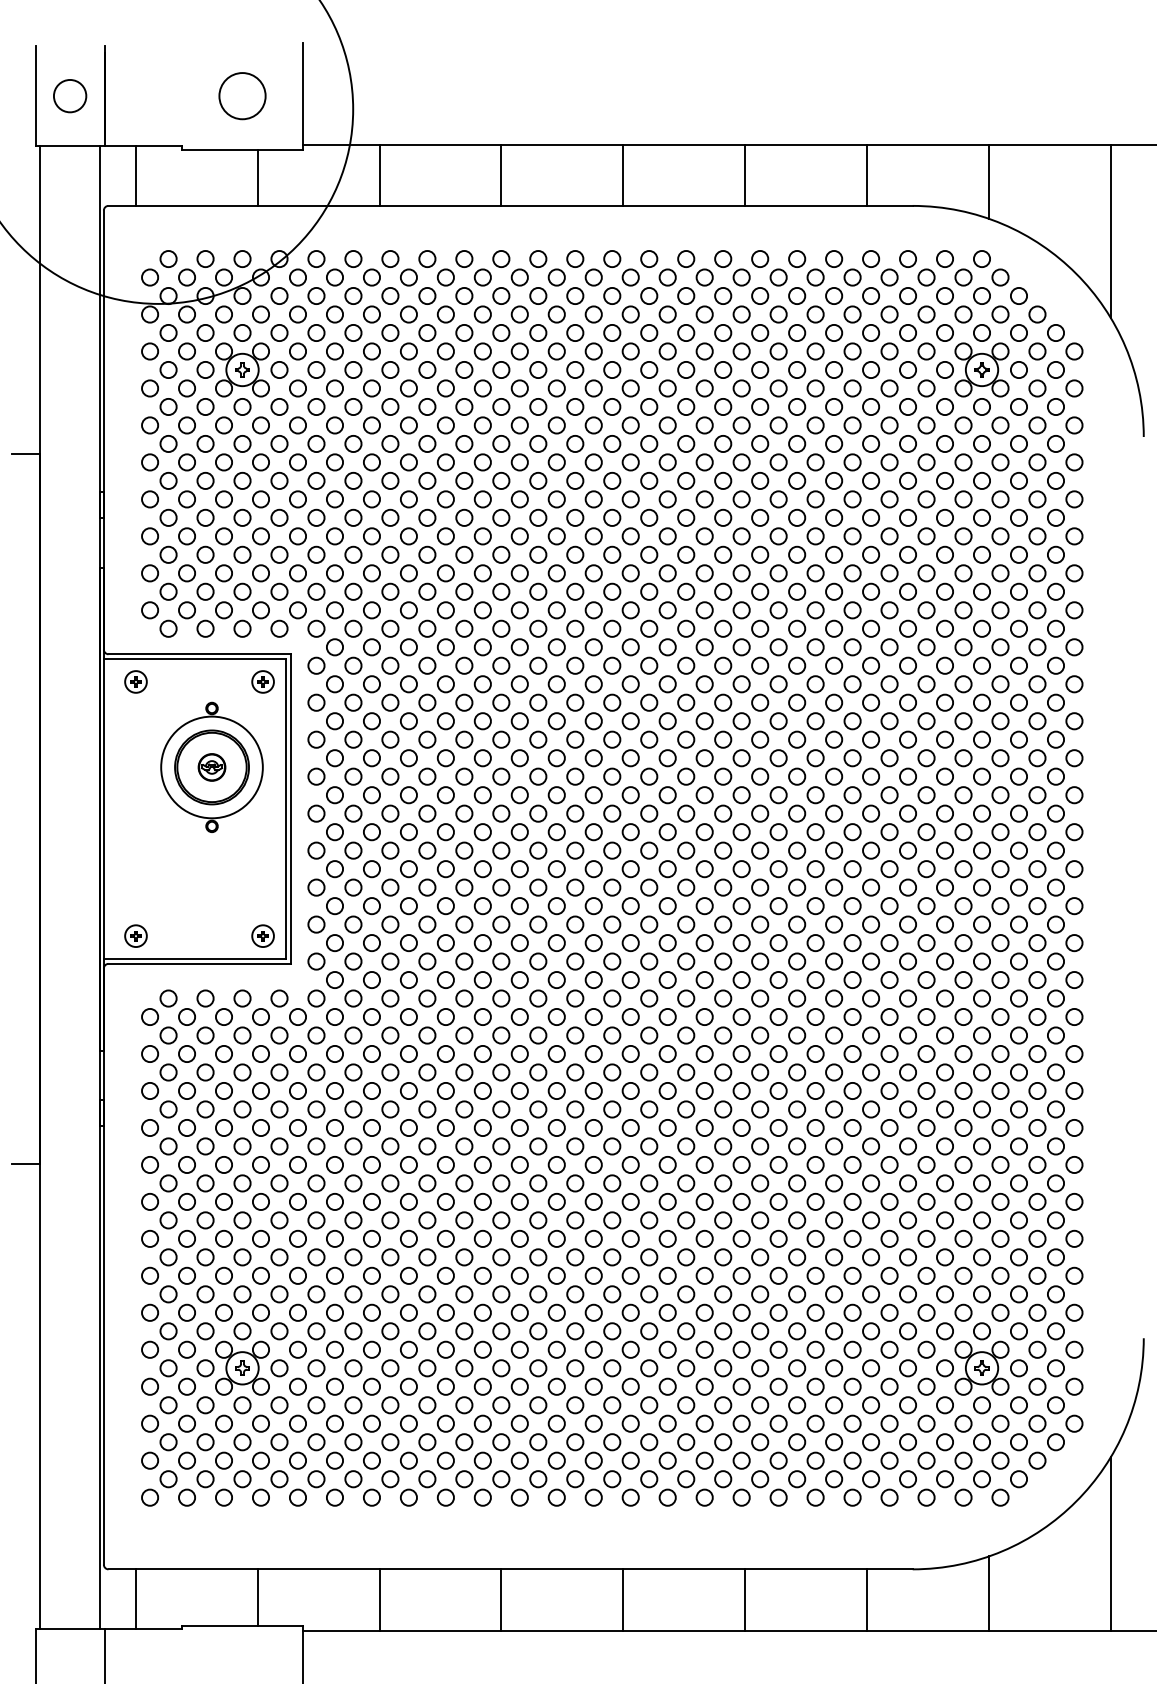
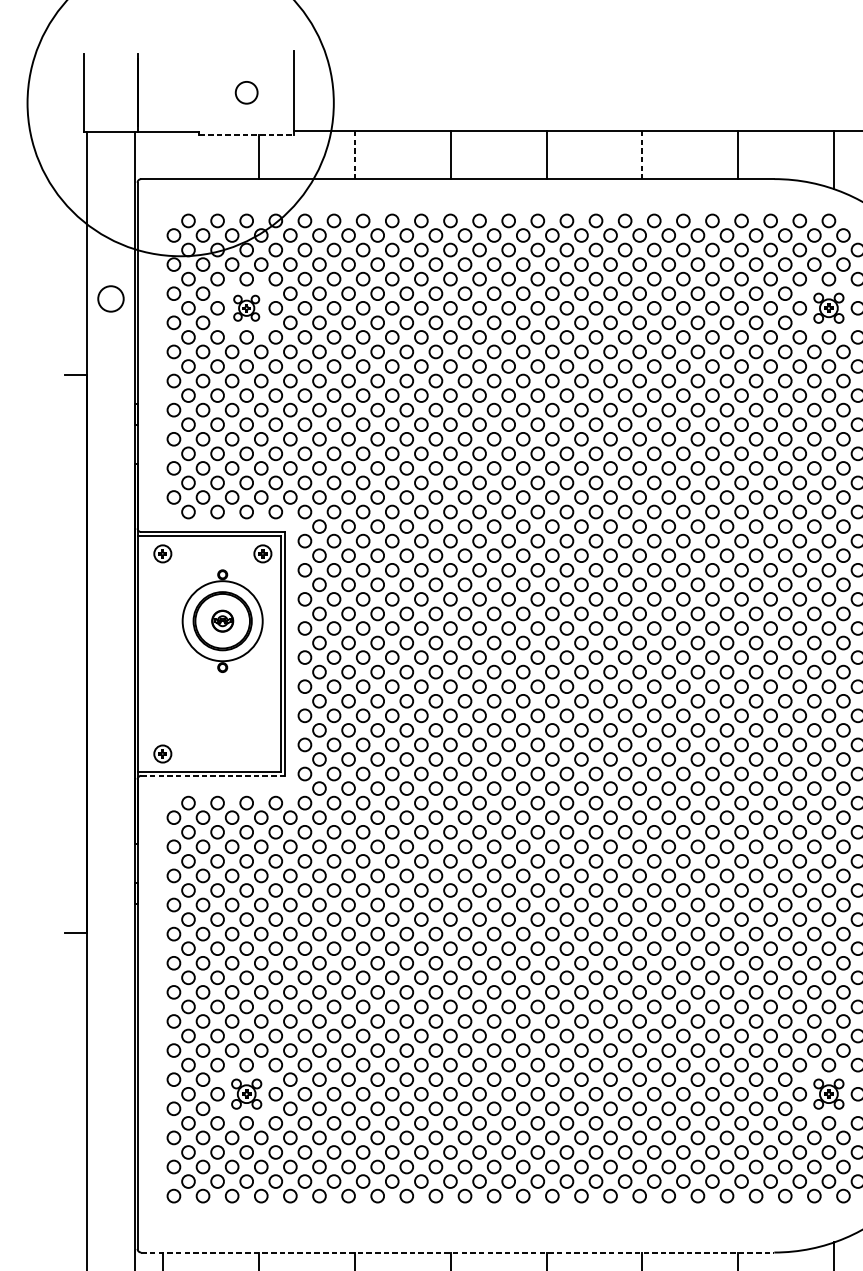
circle: (70, 96) -> (111, 299), moved
circle: (242, 96) -> (246, 92), size x0.6
line: (243, 149) -> (247, 134), solid -> dashed
line: (135, 175) -> (162, 155), removed
line: (379, 175) -> (354, 155), solid -> dashed
line: (745, 175) -> (642, 155), solid -> dashed
part: (242, 369) -> (246, 307), size x0.6
part: (981, 369) -> (828, 307), size x0.7
part: (262, 935) -> (262, 753), removed
line: (200, 963) -> (213, 775), solid -> dashed
part: (242, 1367) -> (246, 1093), size x0.7
part: (981, 1367) -> (828, 1093), size x0.7
line: (511, 1569) -> (458, 1252), solid -> dashed

